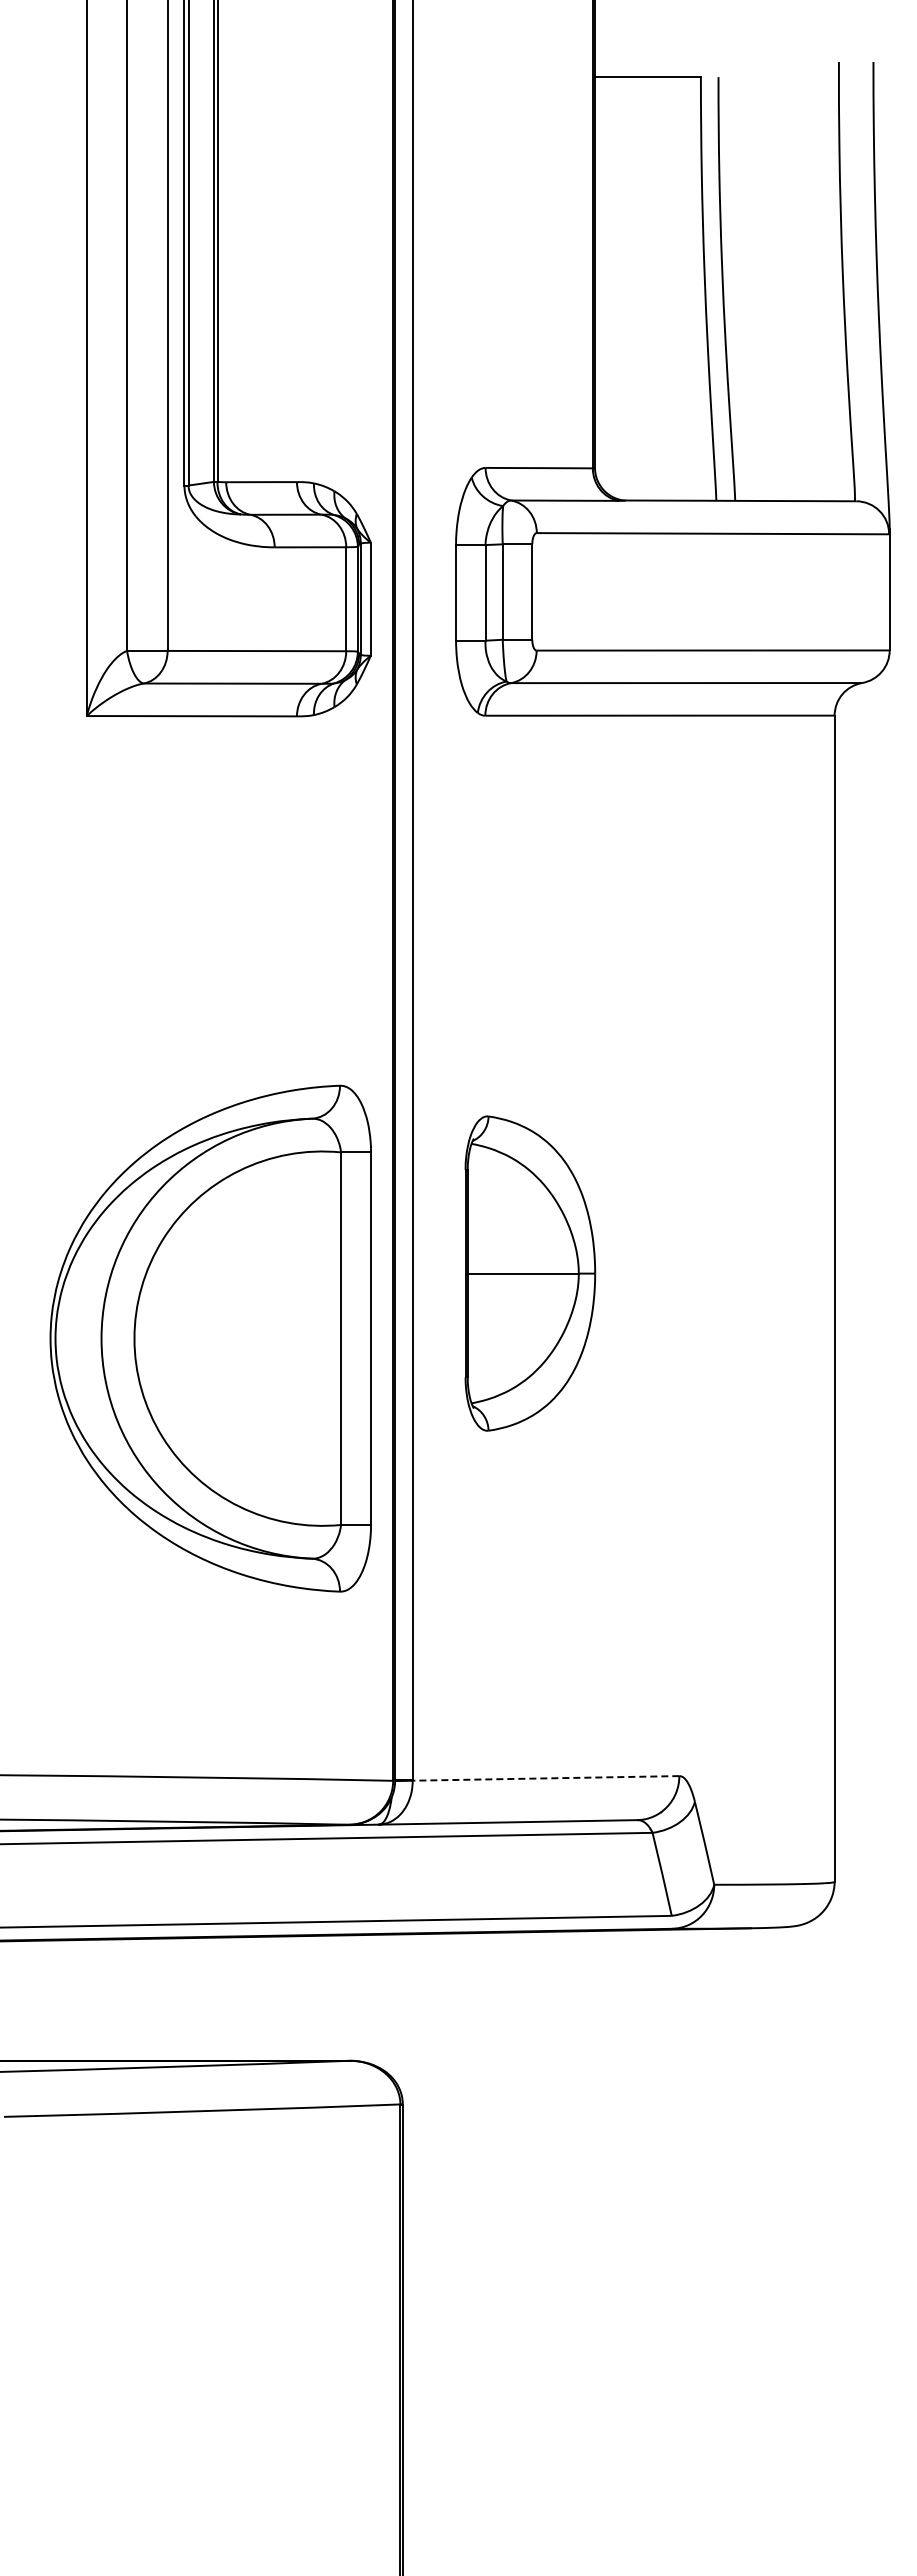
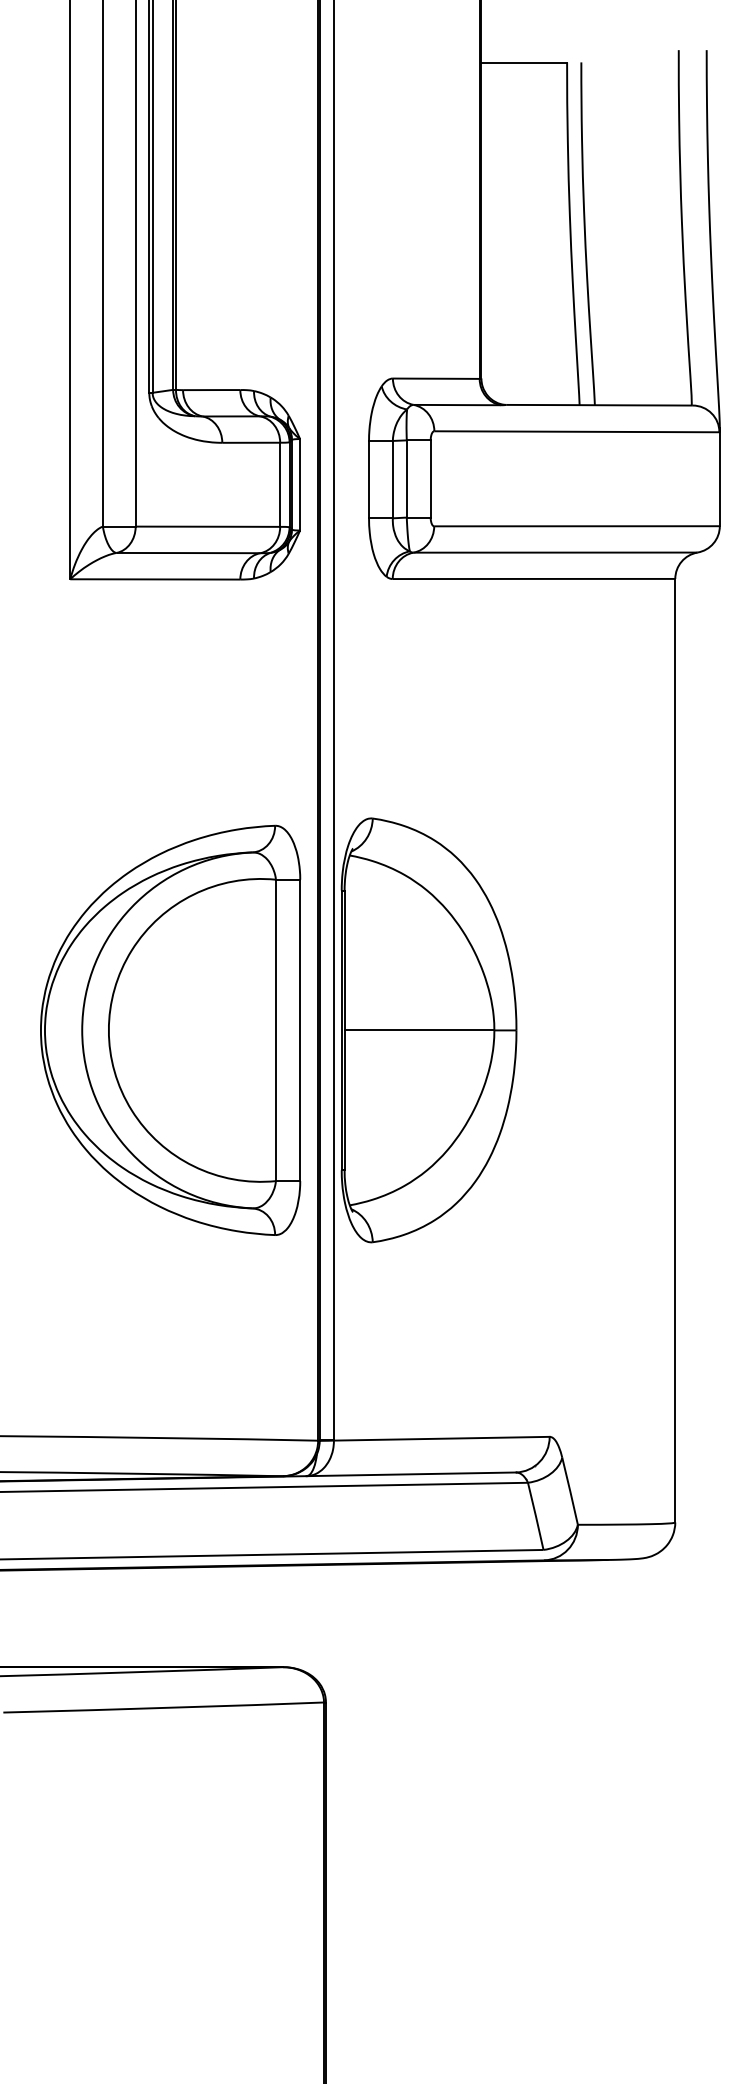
part: (530, 1273) -> (429, 1030), size x1.67
part: (210, 1338) -> (170, 1030), moved
line: (545, 1778) -> (441, 1438), dashed -> solid

